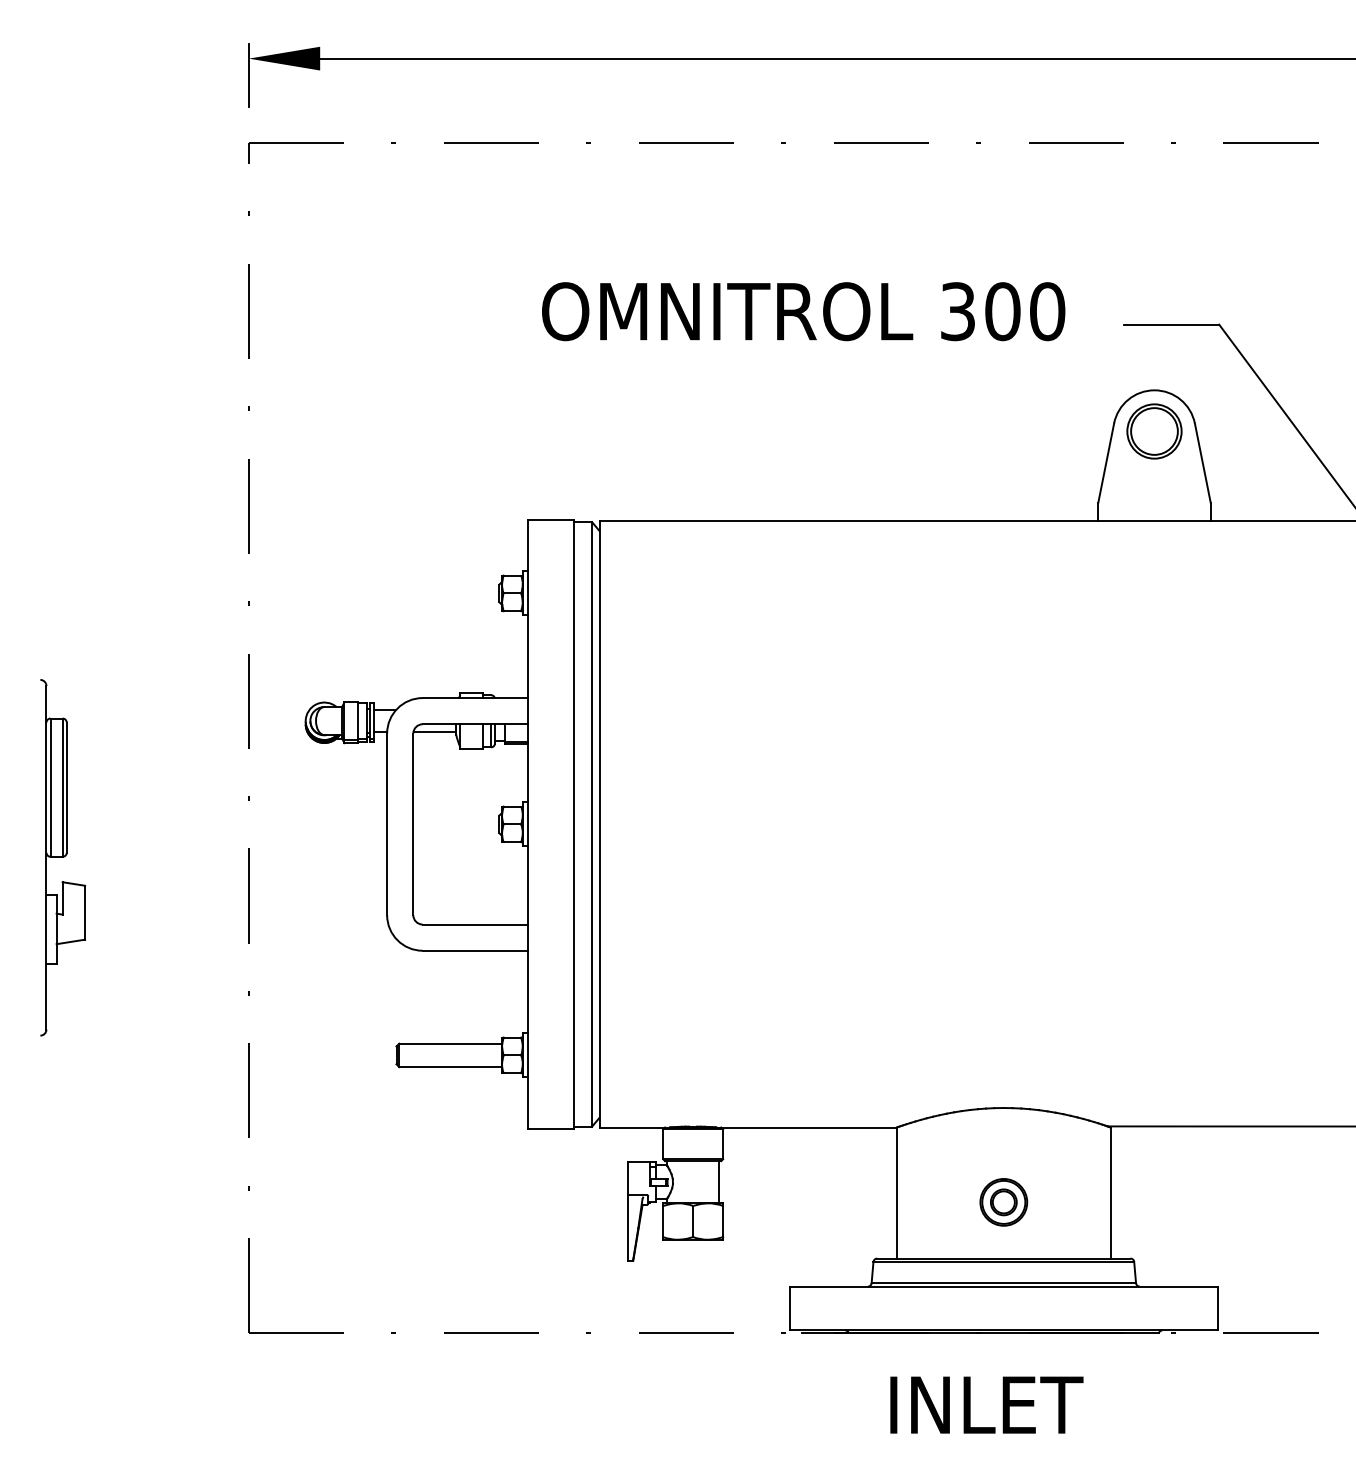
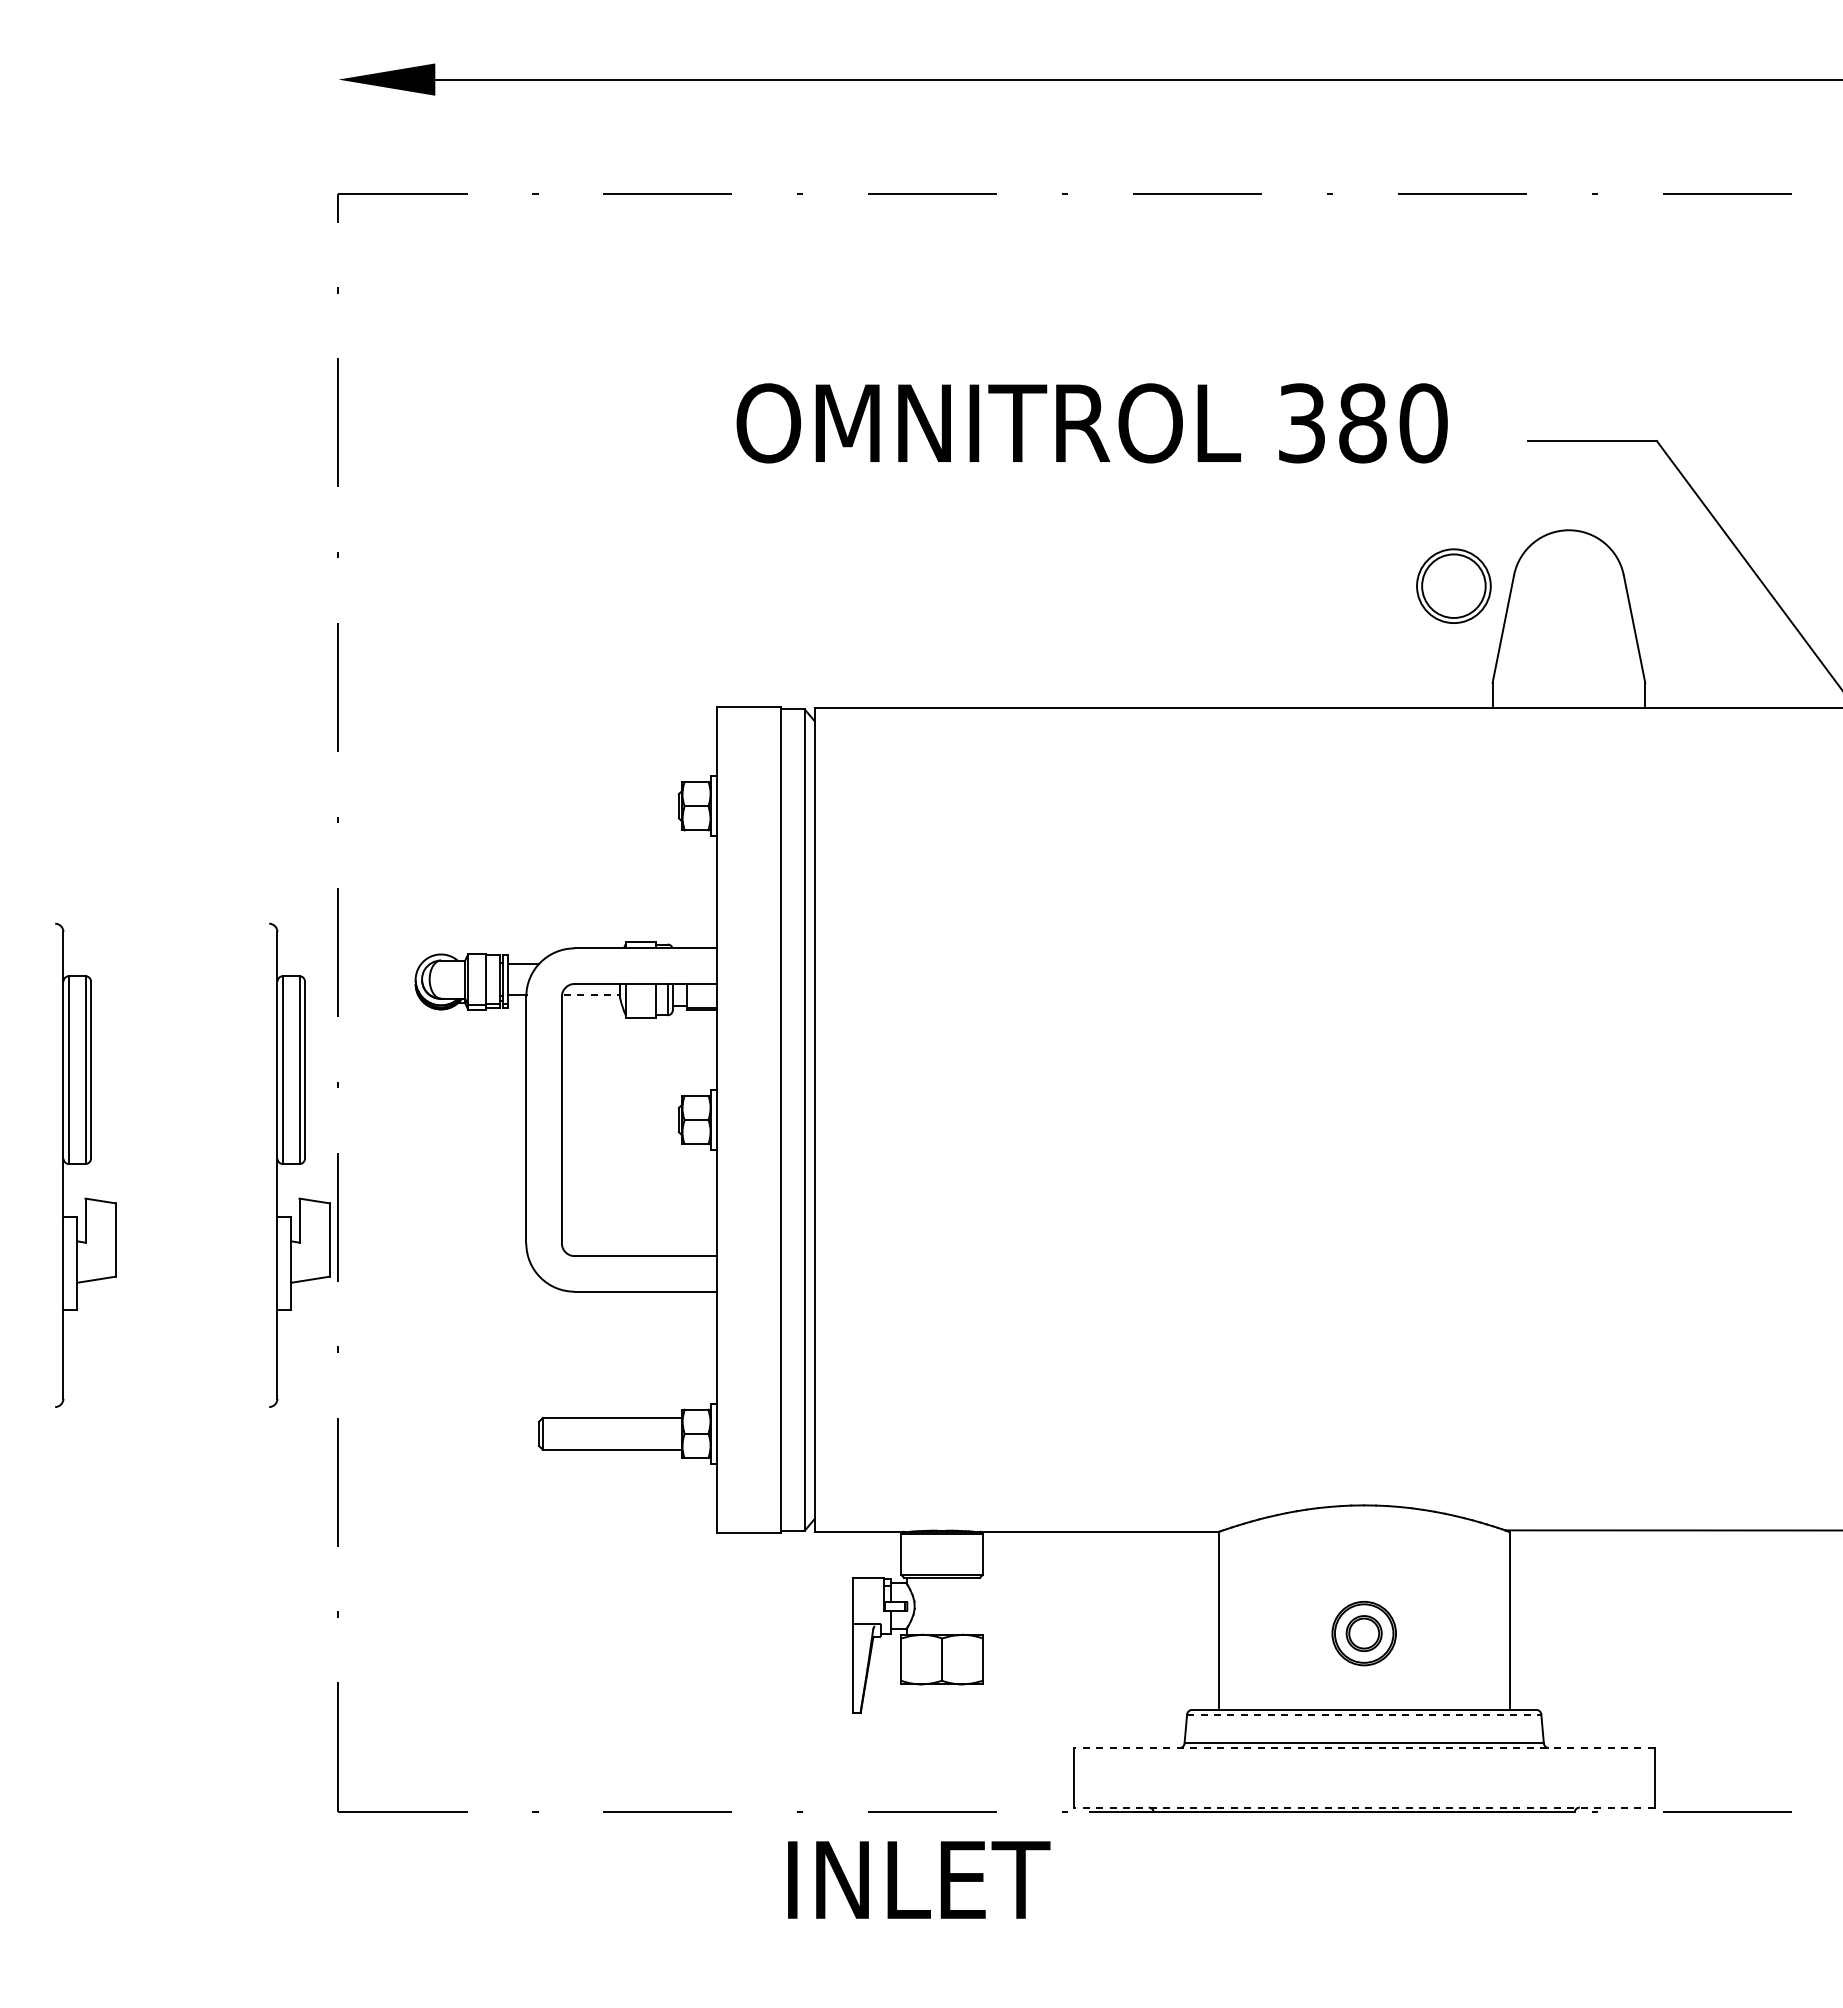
line: (248, 75) -> (338, 102), removed
text: (1002, 311) -> (1362, 423), 300 -> 380
part: (1154, 430) -> (1453, 585), moved
line: (435, 732) -> (592, 994), solid -> dashed
part: (220, 857) -> (299, 1164), added
line: (719, 1181) -> (977, 1605), removed
line: (1004, 1261) -> (1364, 1714), solid -> dashed
line: (1004, 1286) -> (1364, 1748), solid -> dashed
line: (1004, 1330) -> (1364, 1807), solid -> dashed
text: (987, 1404) -> (919, 1879), moved

